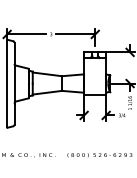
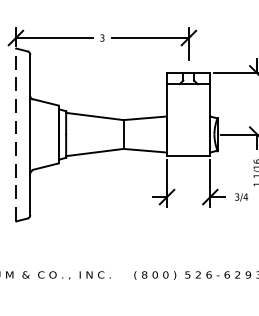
line: (7, 83) -> (16, 134), solid -> dashed

